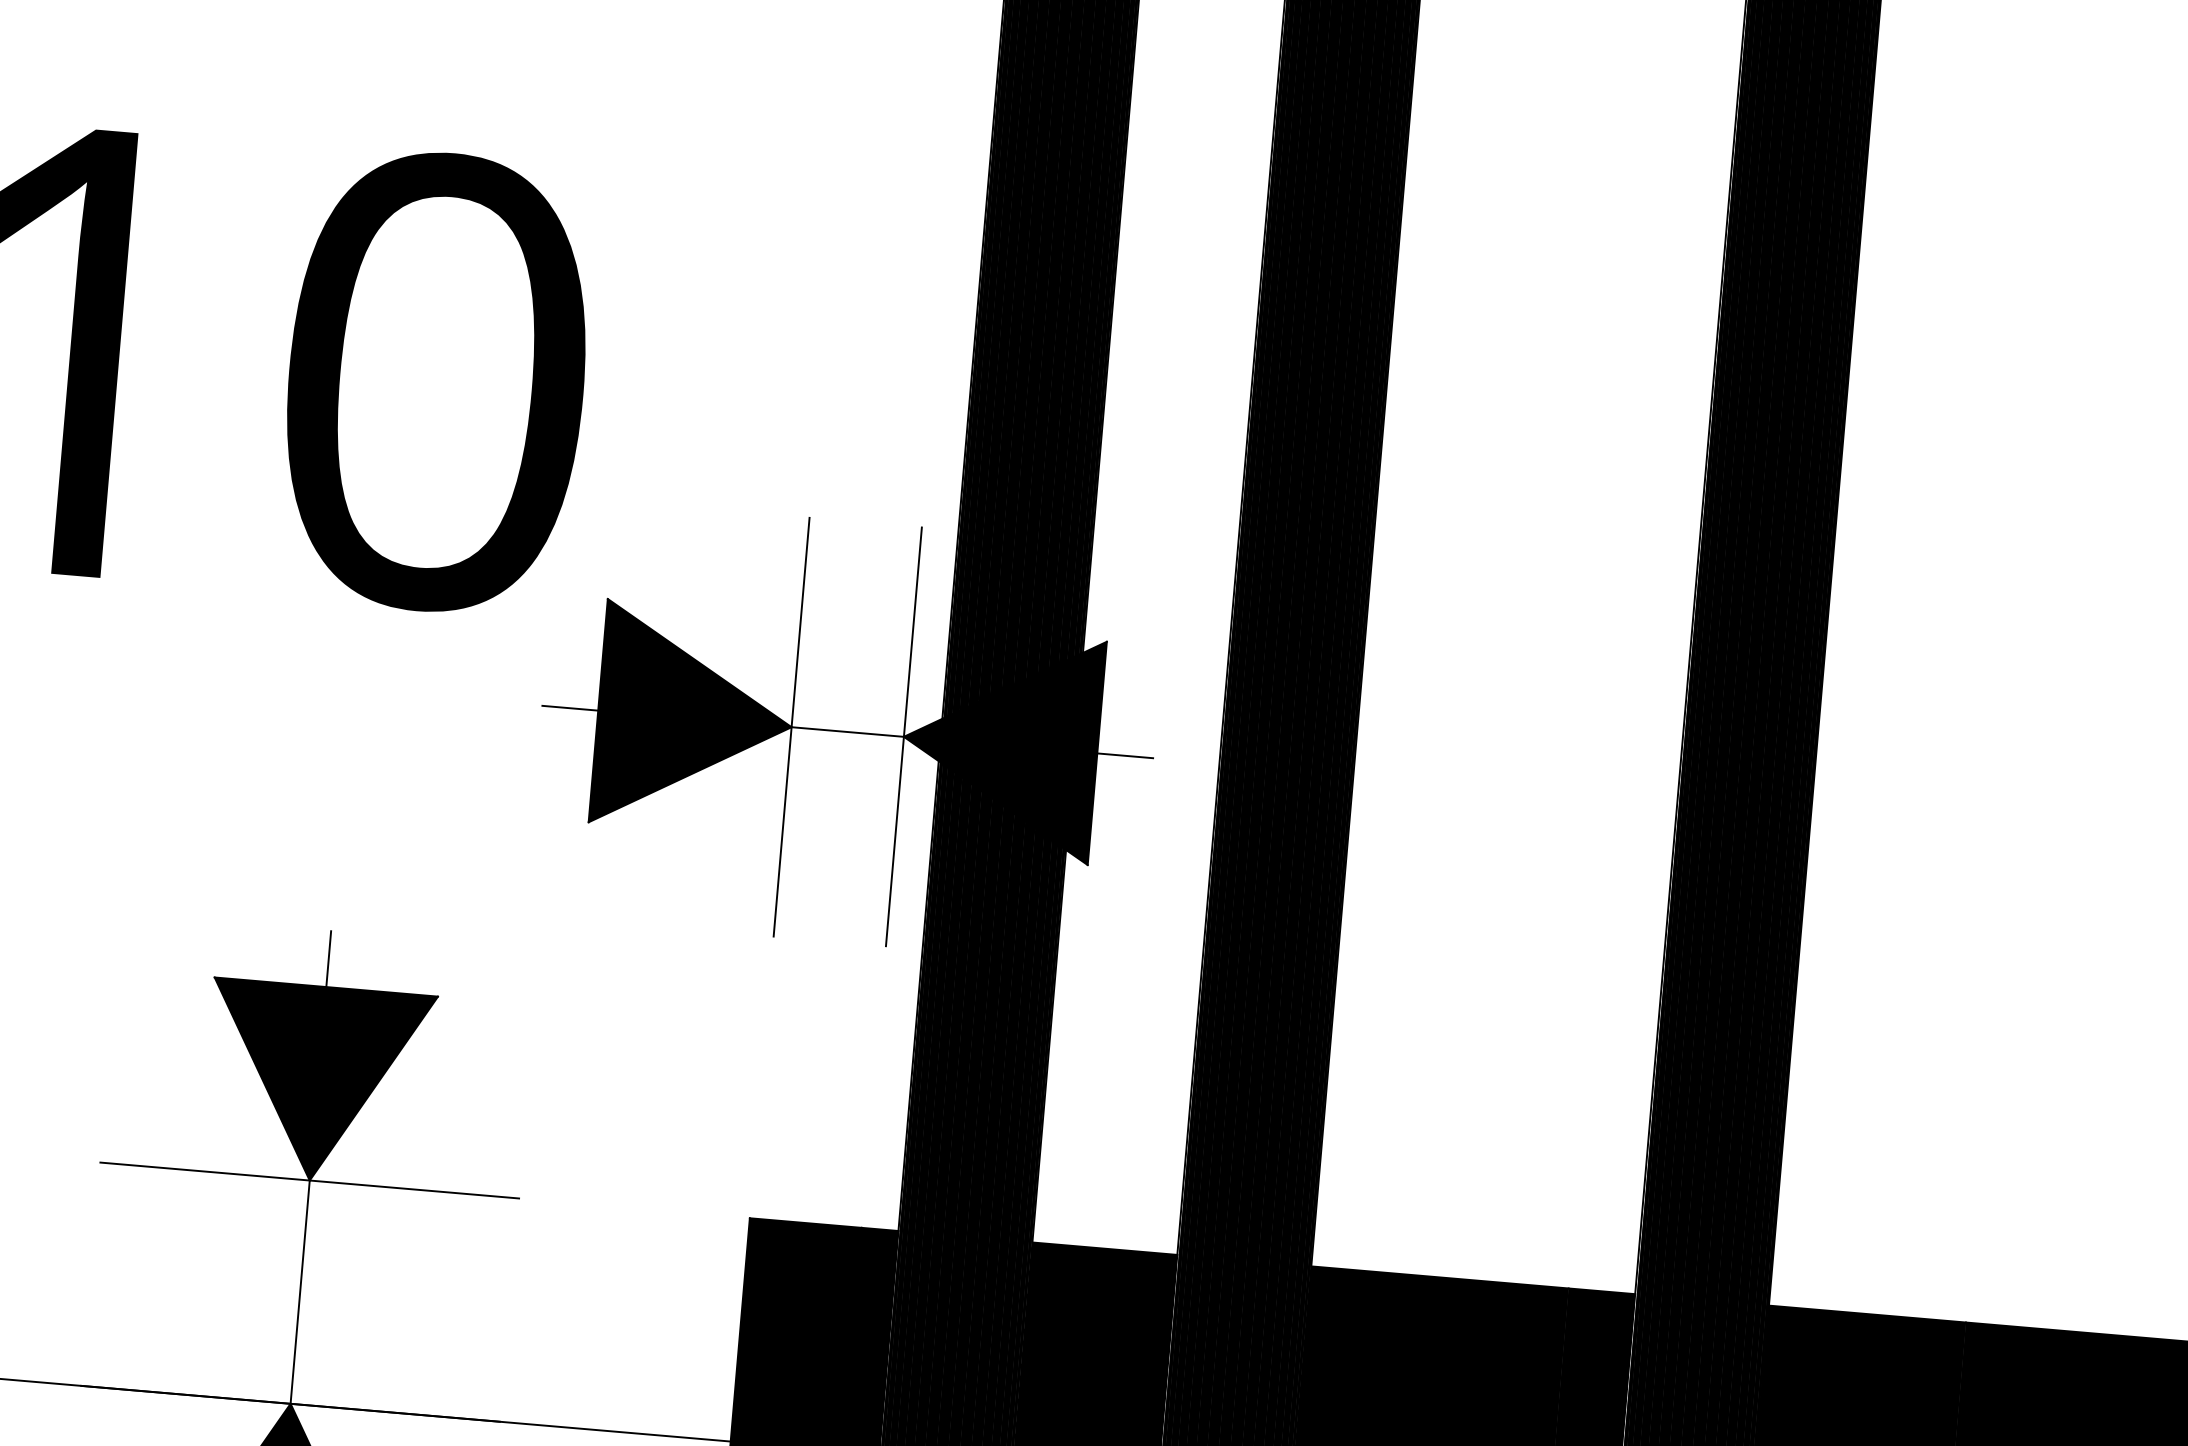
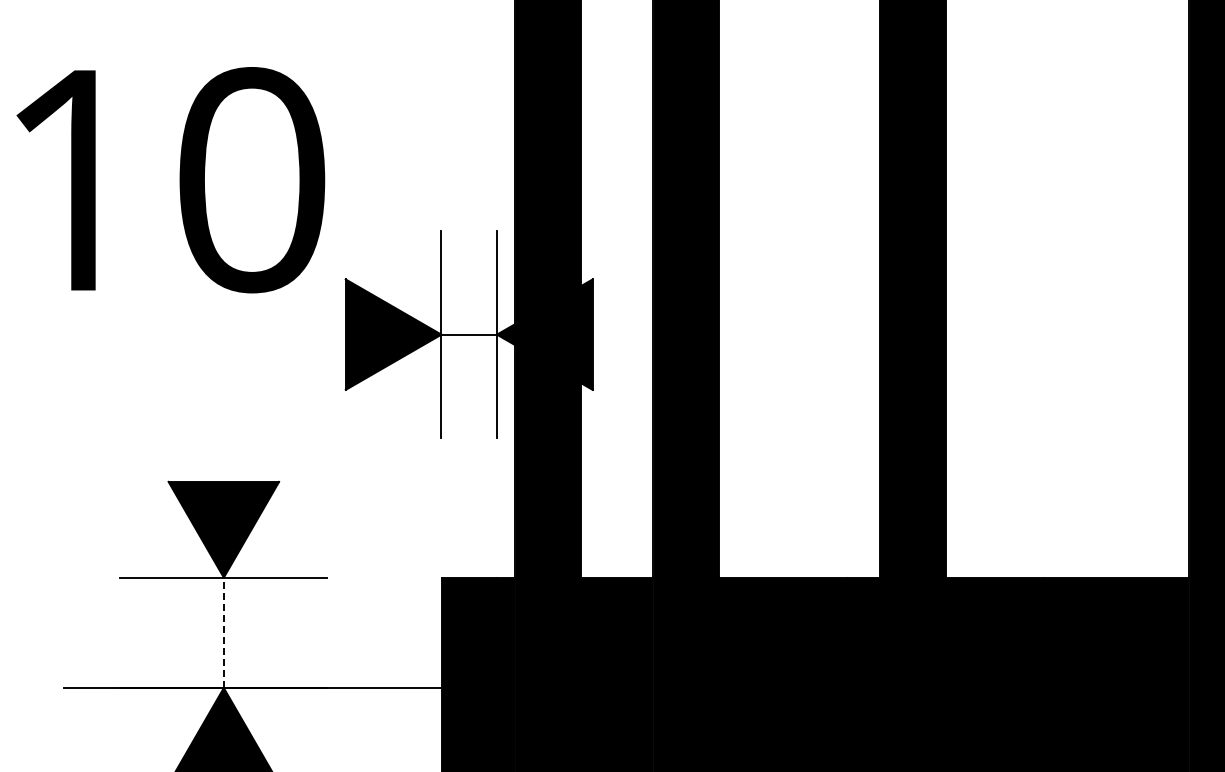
line: (569, 707) -> (331, 334), removed
line: (1125, 755) -> (606, 334), removed
line: (328, 957) -> (223, 467), removed
line: (299, 1291) -> (223, 632), solid -> dashed

